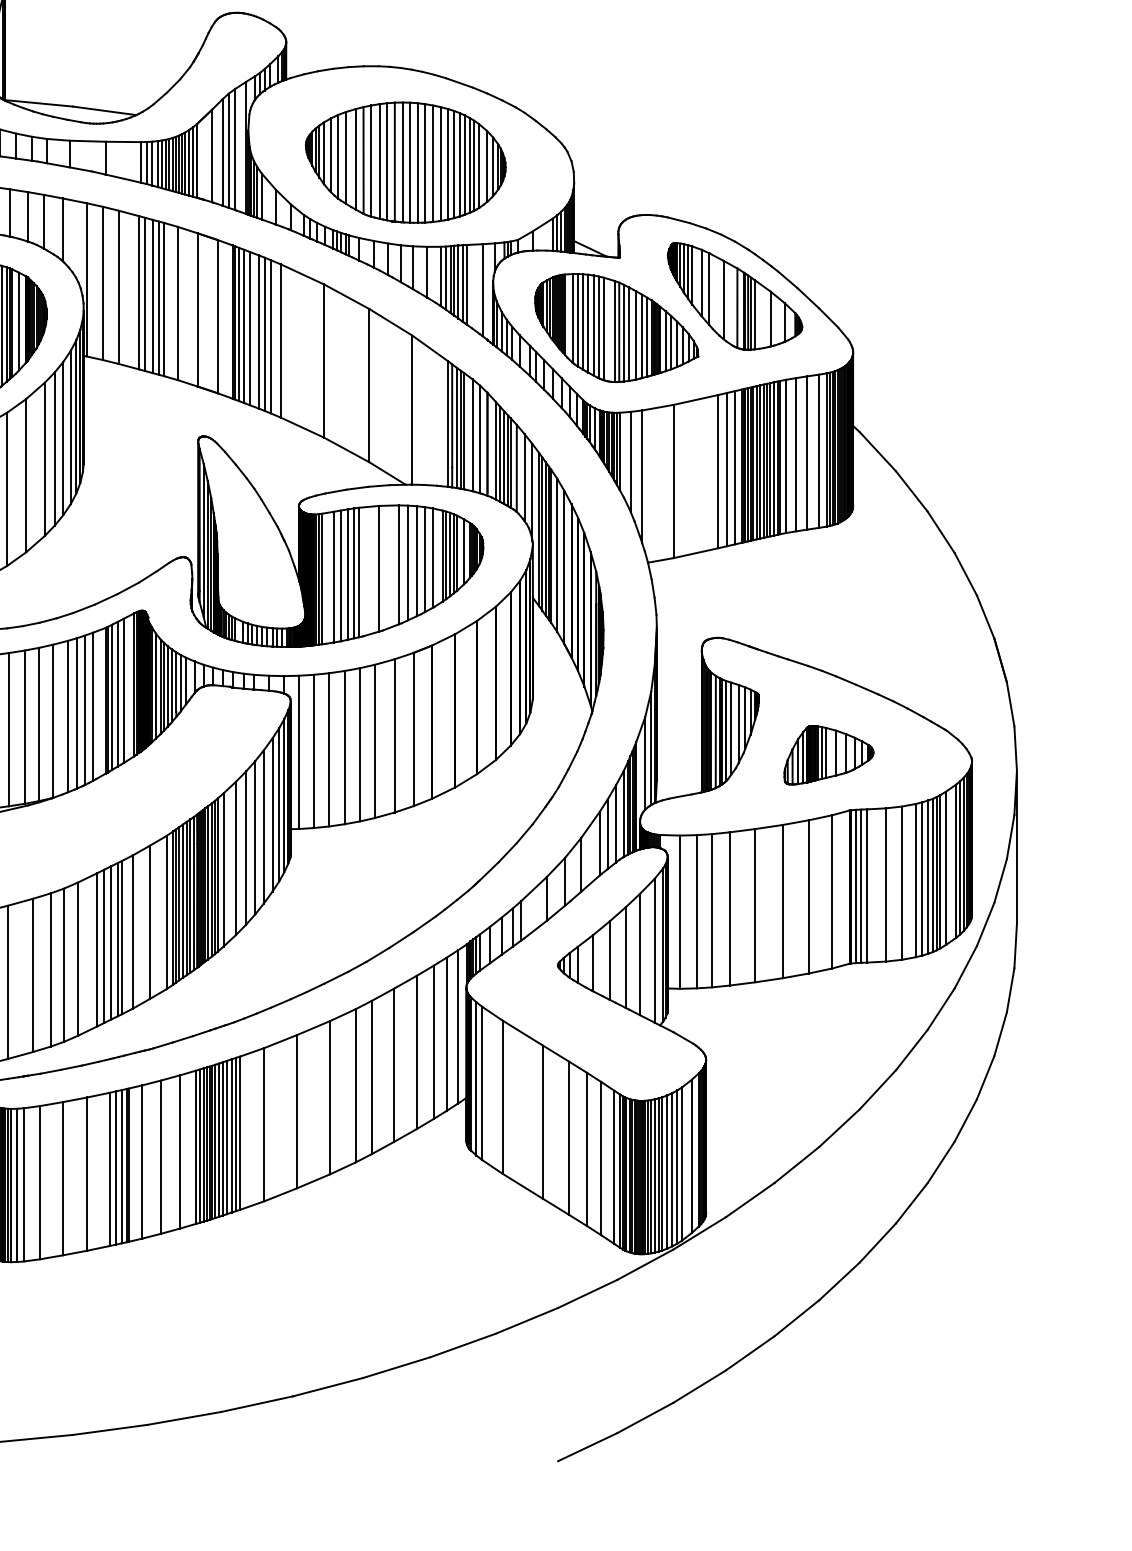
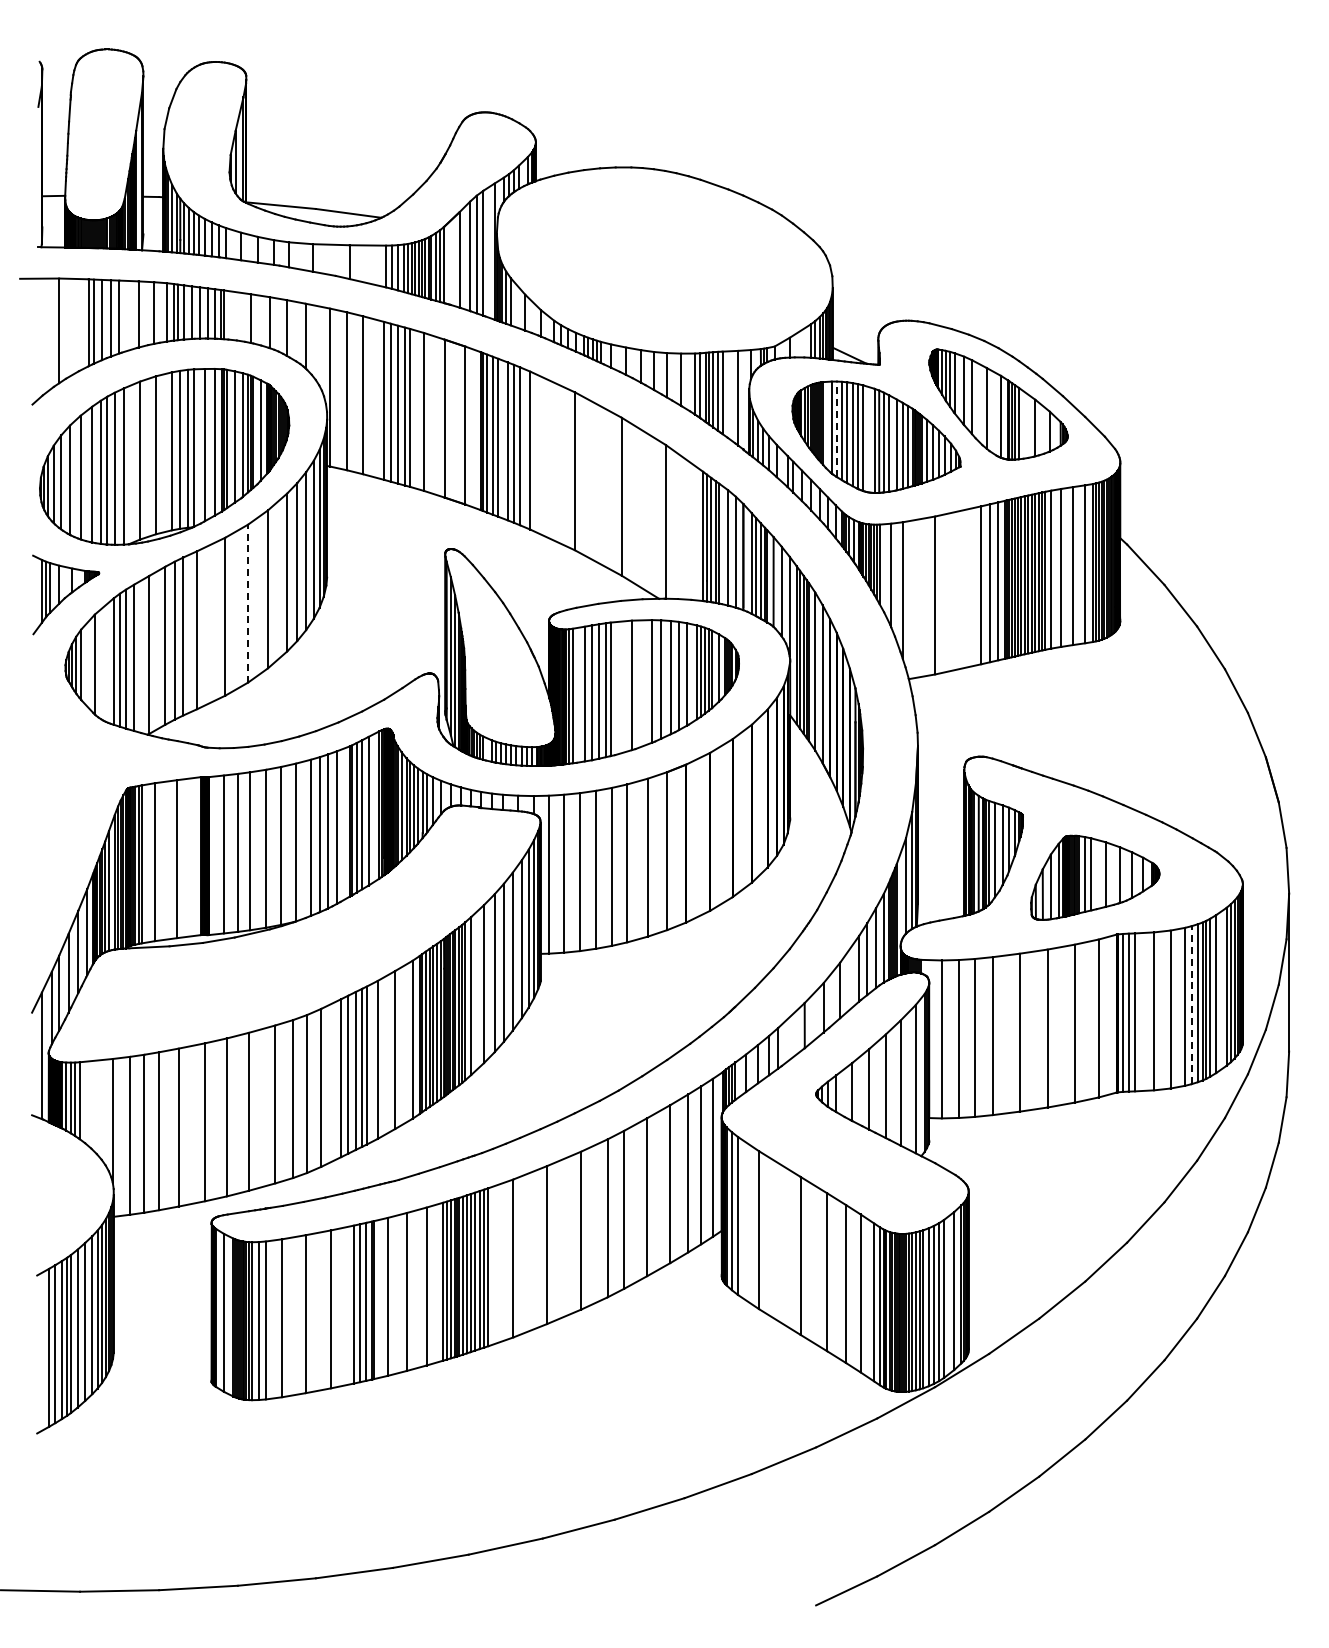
part: (405, 162) -> (658, 266), removed
line: (577, 320) -> (836, 429), solid -> dashed
line: (7, 489) -> (248, 603), solid -> dashed
part: (829, 755) -> (1095, 877), size x1.4
line: (922, 879) -> (1191, 1005), solid -> dashed

